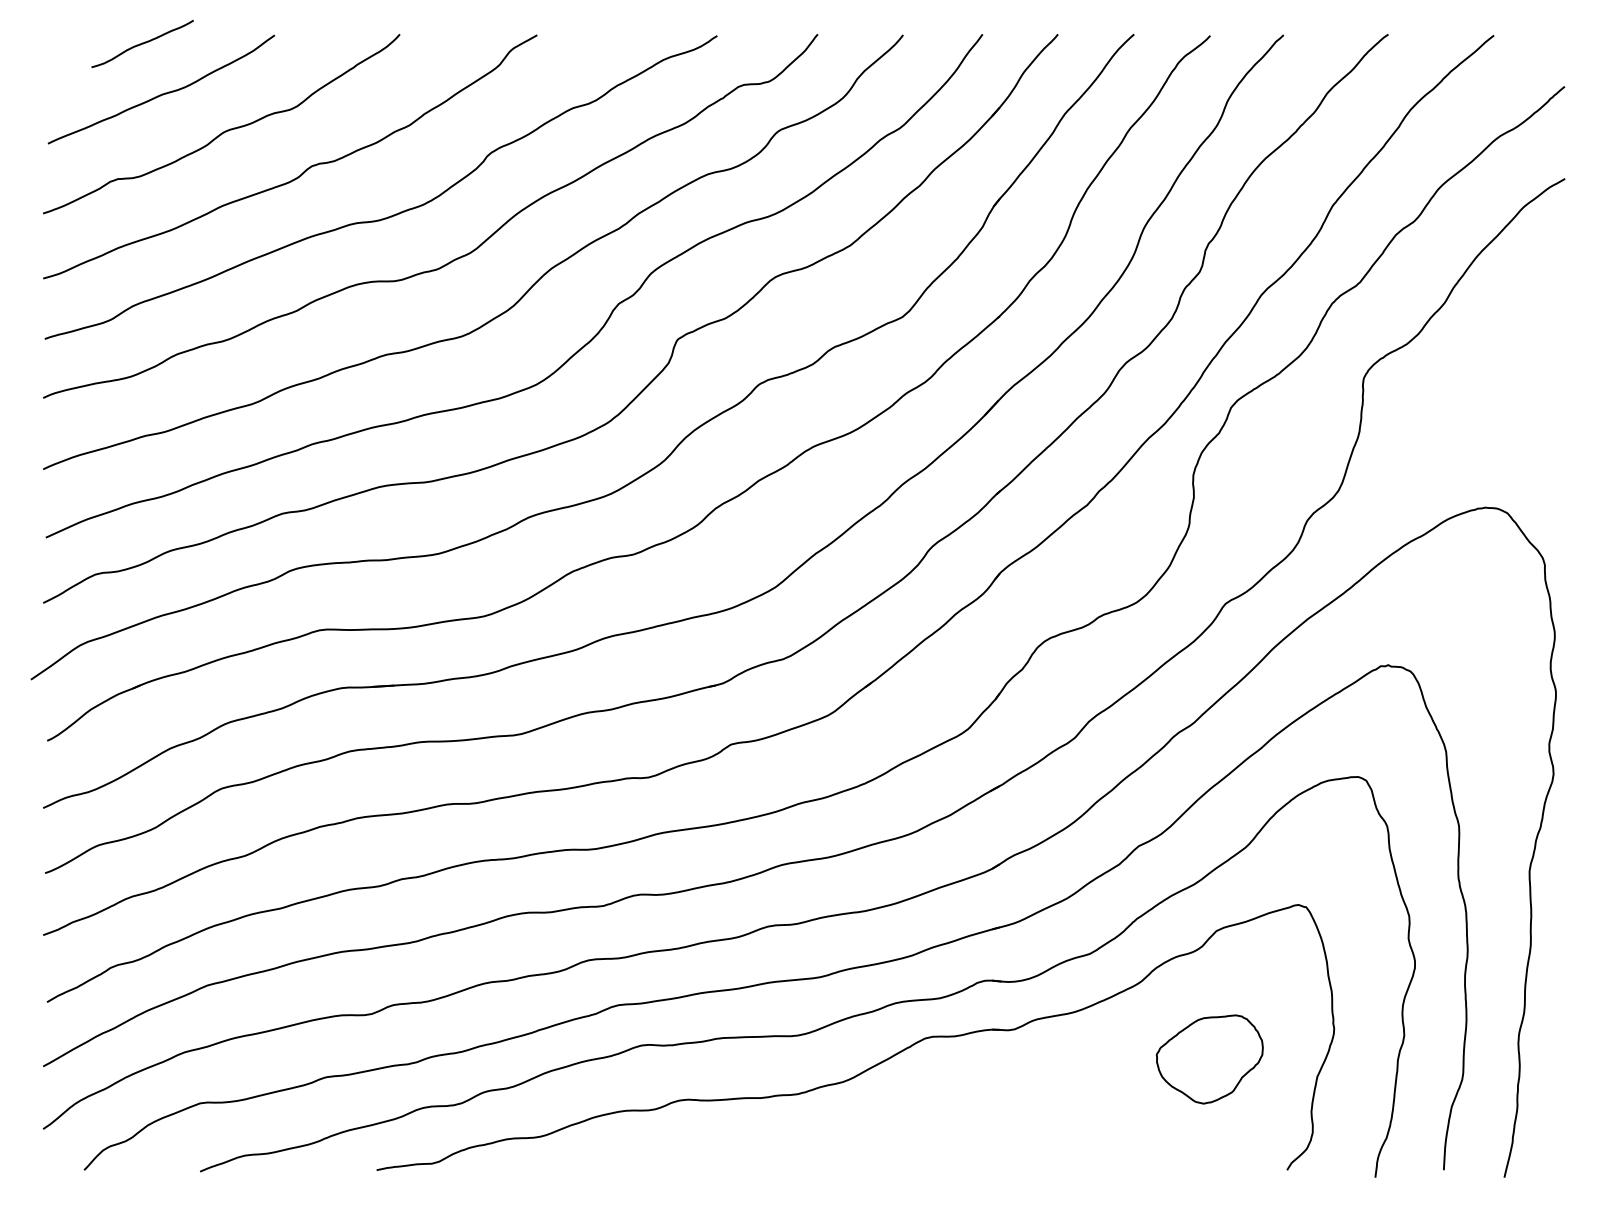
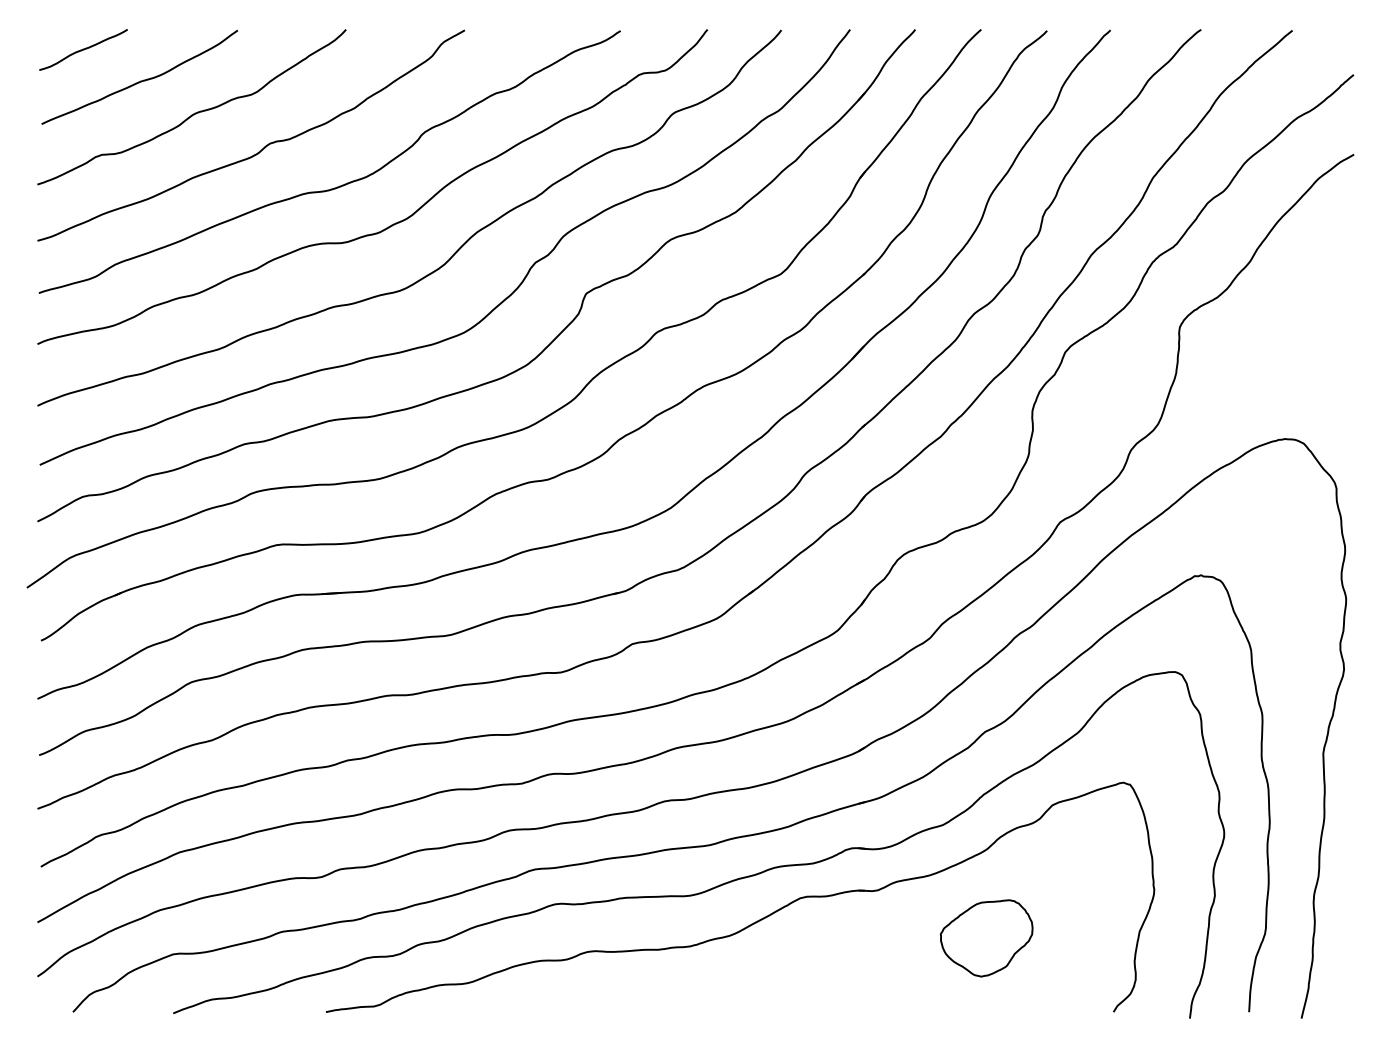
curve: (142, 43) -> (83, 49), moved
part: (1209, 1059) -> (986, 938), moved

